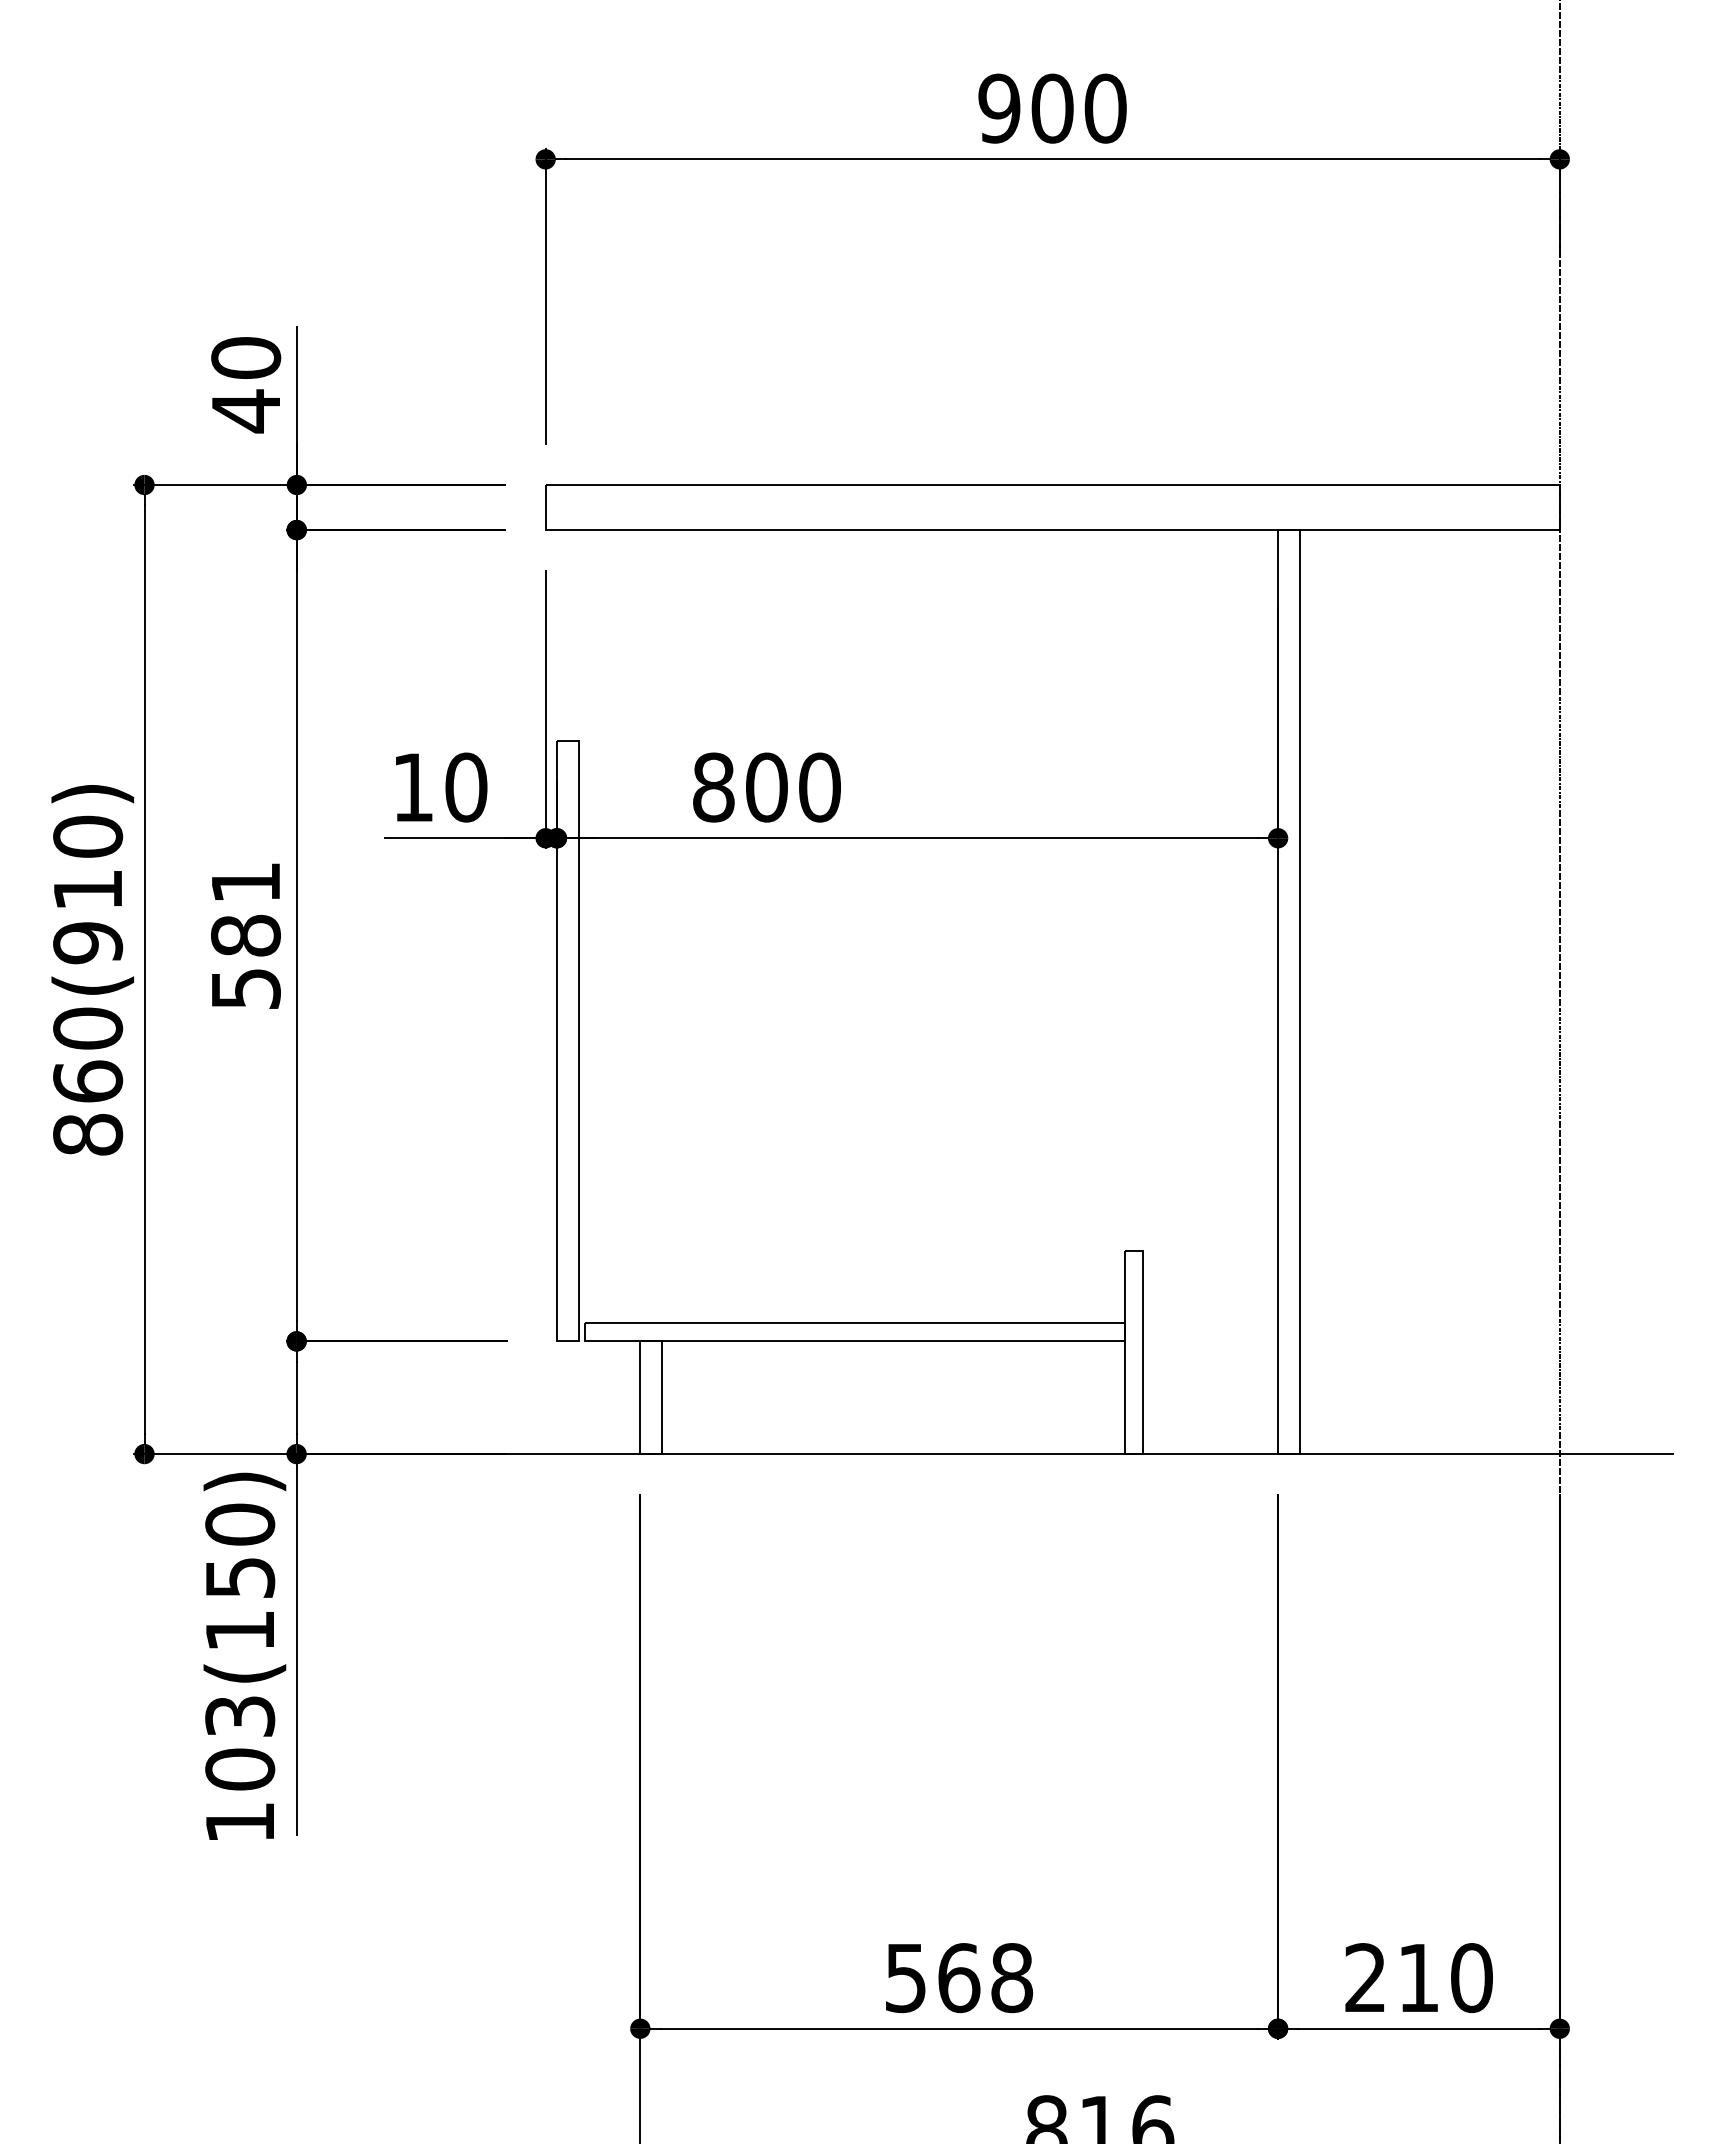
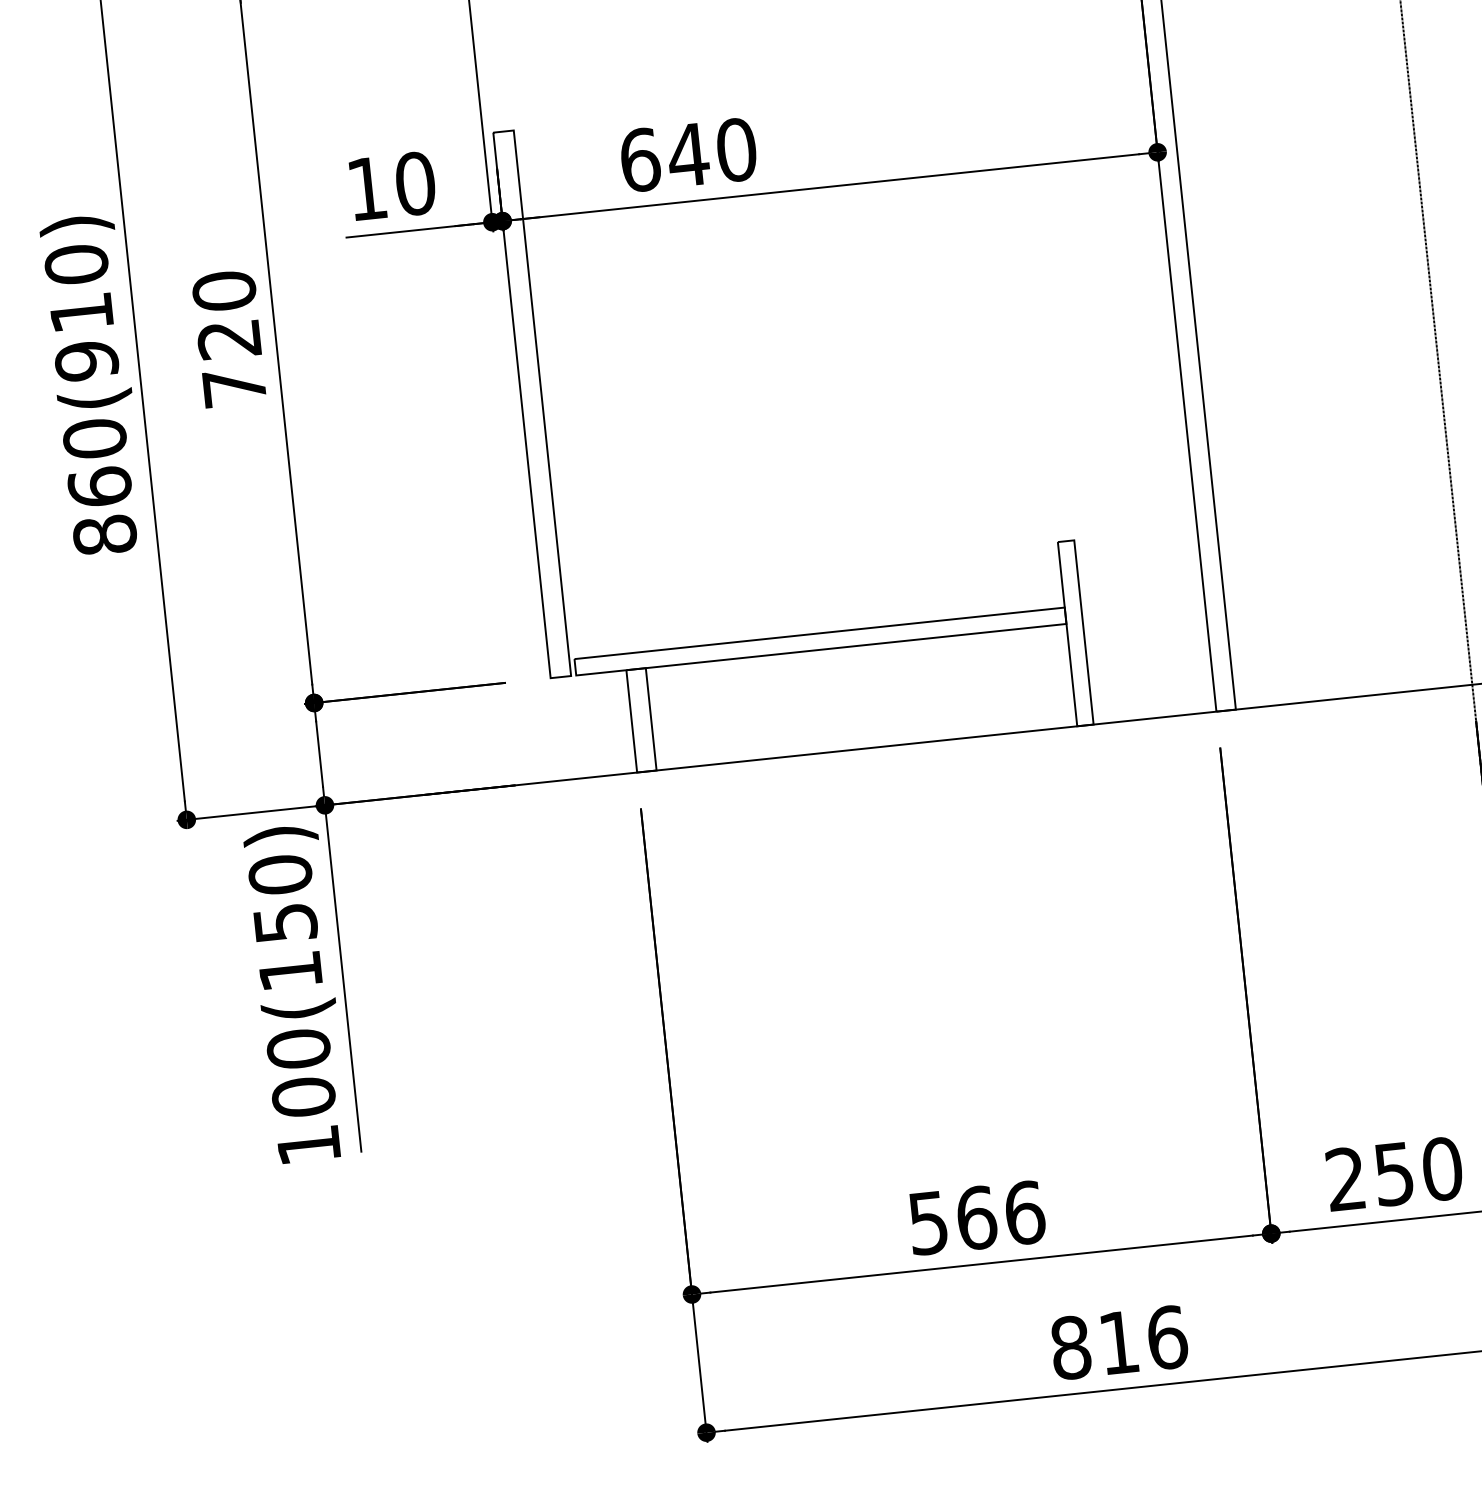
text: (740, 787) -> (664, 157), 800 -> 640
text: (245, 934) -> (228, 338), 581 -> 720
text: (240, 1716) -> (299, 1049), 103(150) -> 100(150)
text: (1012, 1978) -> (1025, 1213), 568 -> 566
text: (1418, 1978) -> (1394, 1174), 210 -> 250

